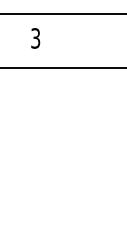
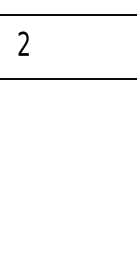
text: (35, 38) -> (23, 43), 3 -> 2

